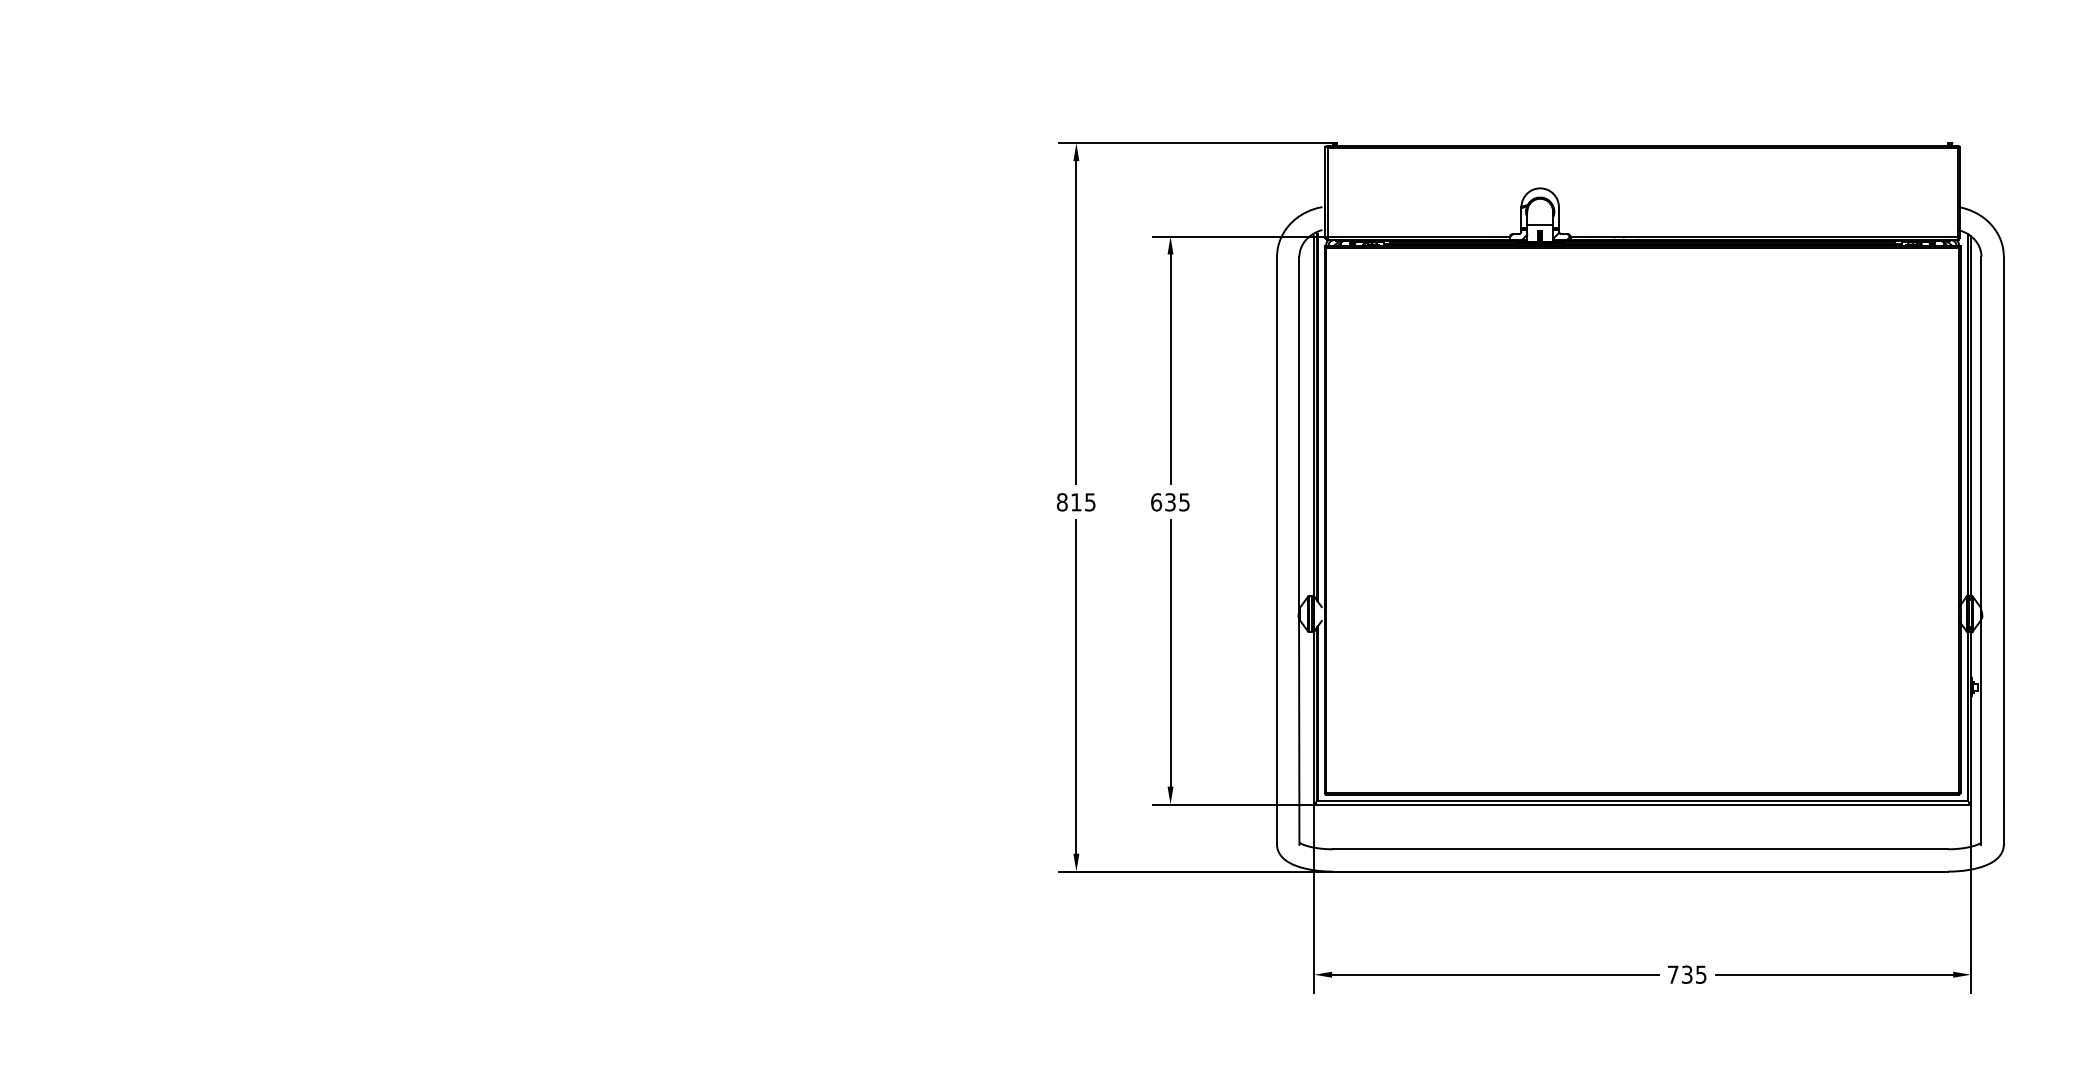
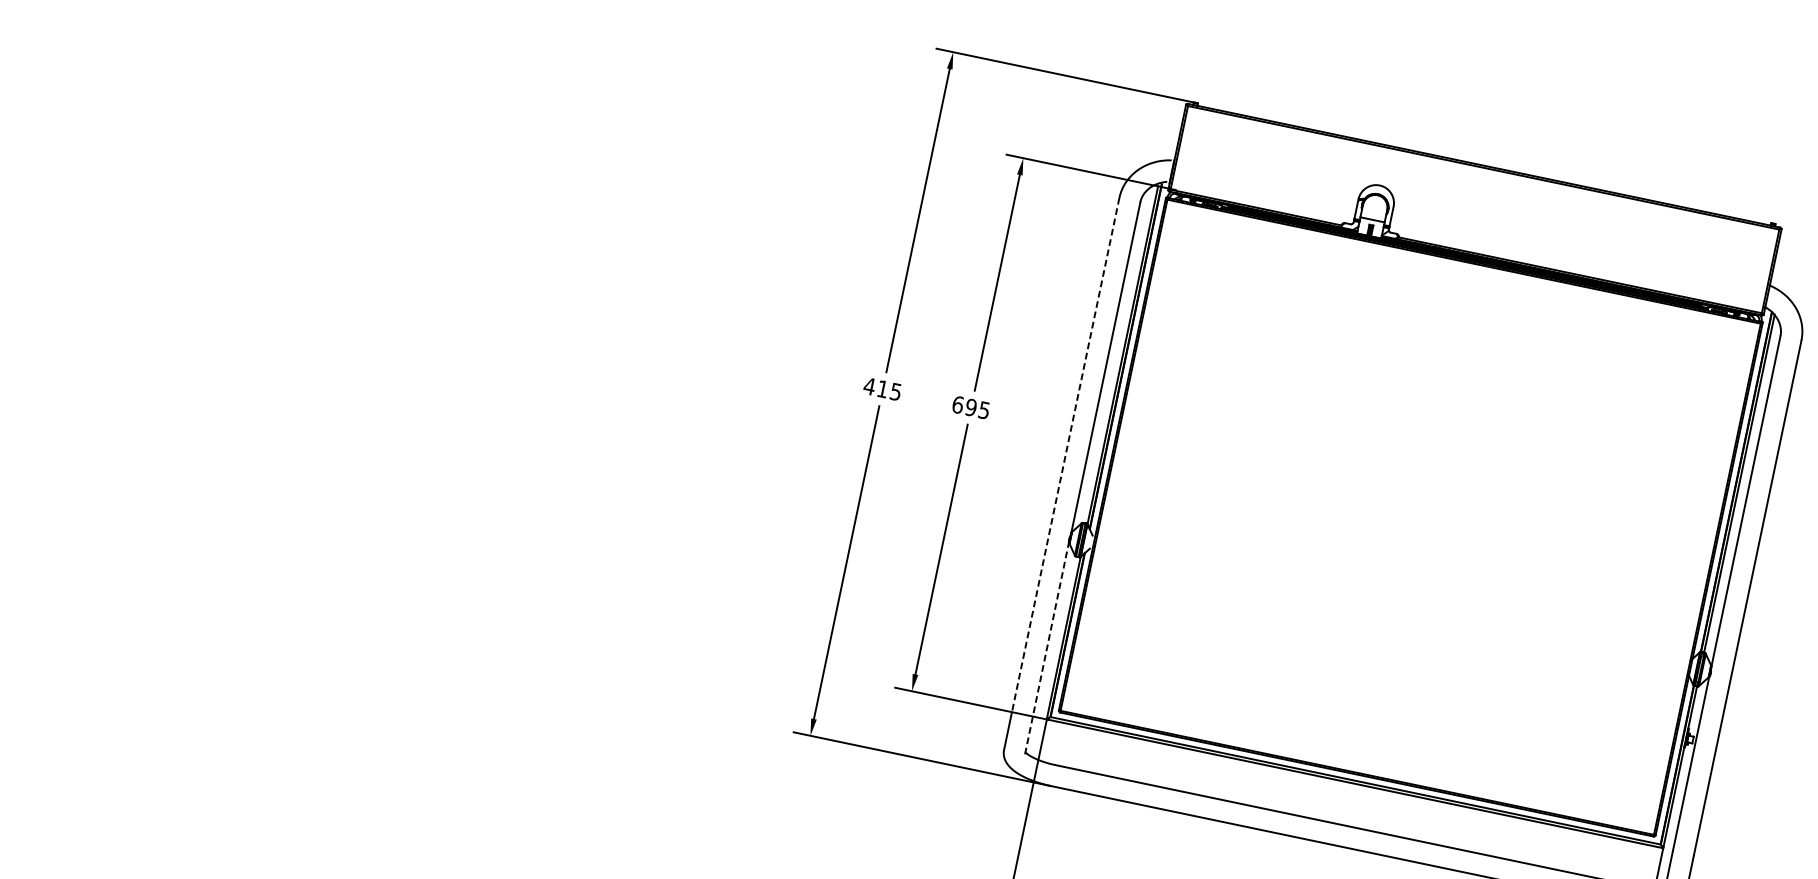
text: (1062, 502) -> (869, 386), 815 -> 415
text: (1170, 502) -> (971, 407), 635 -> 695
line: (1277, 531) -> (1065, 456), solid -> dashed
line: (1299, 731) -> (1047, 648), solid -> dashed

